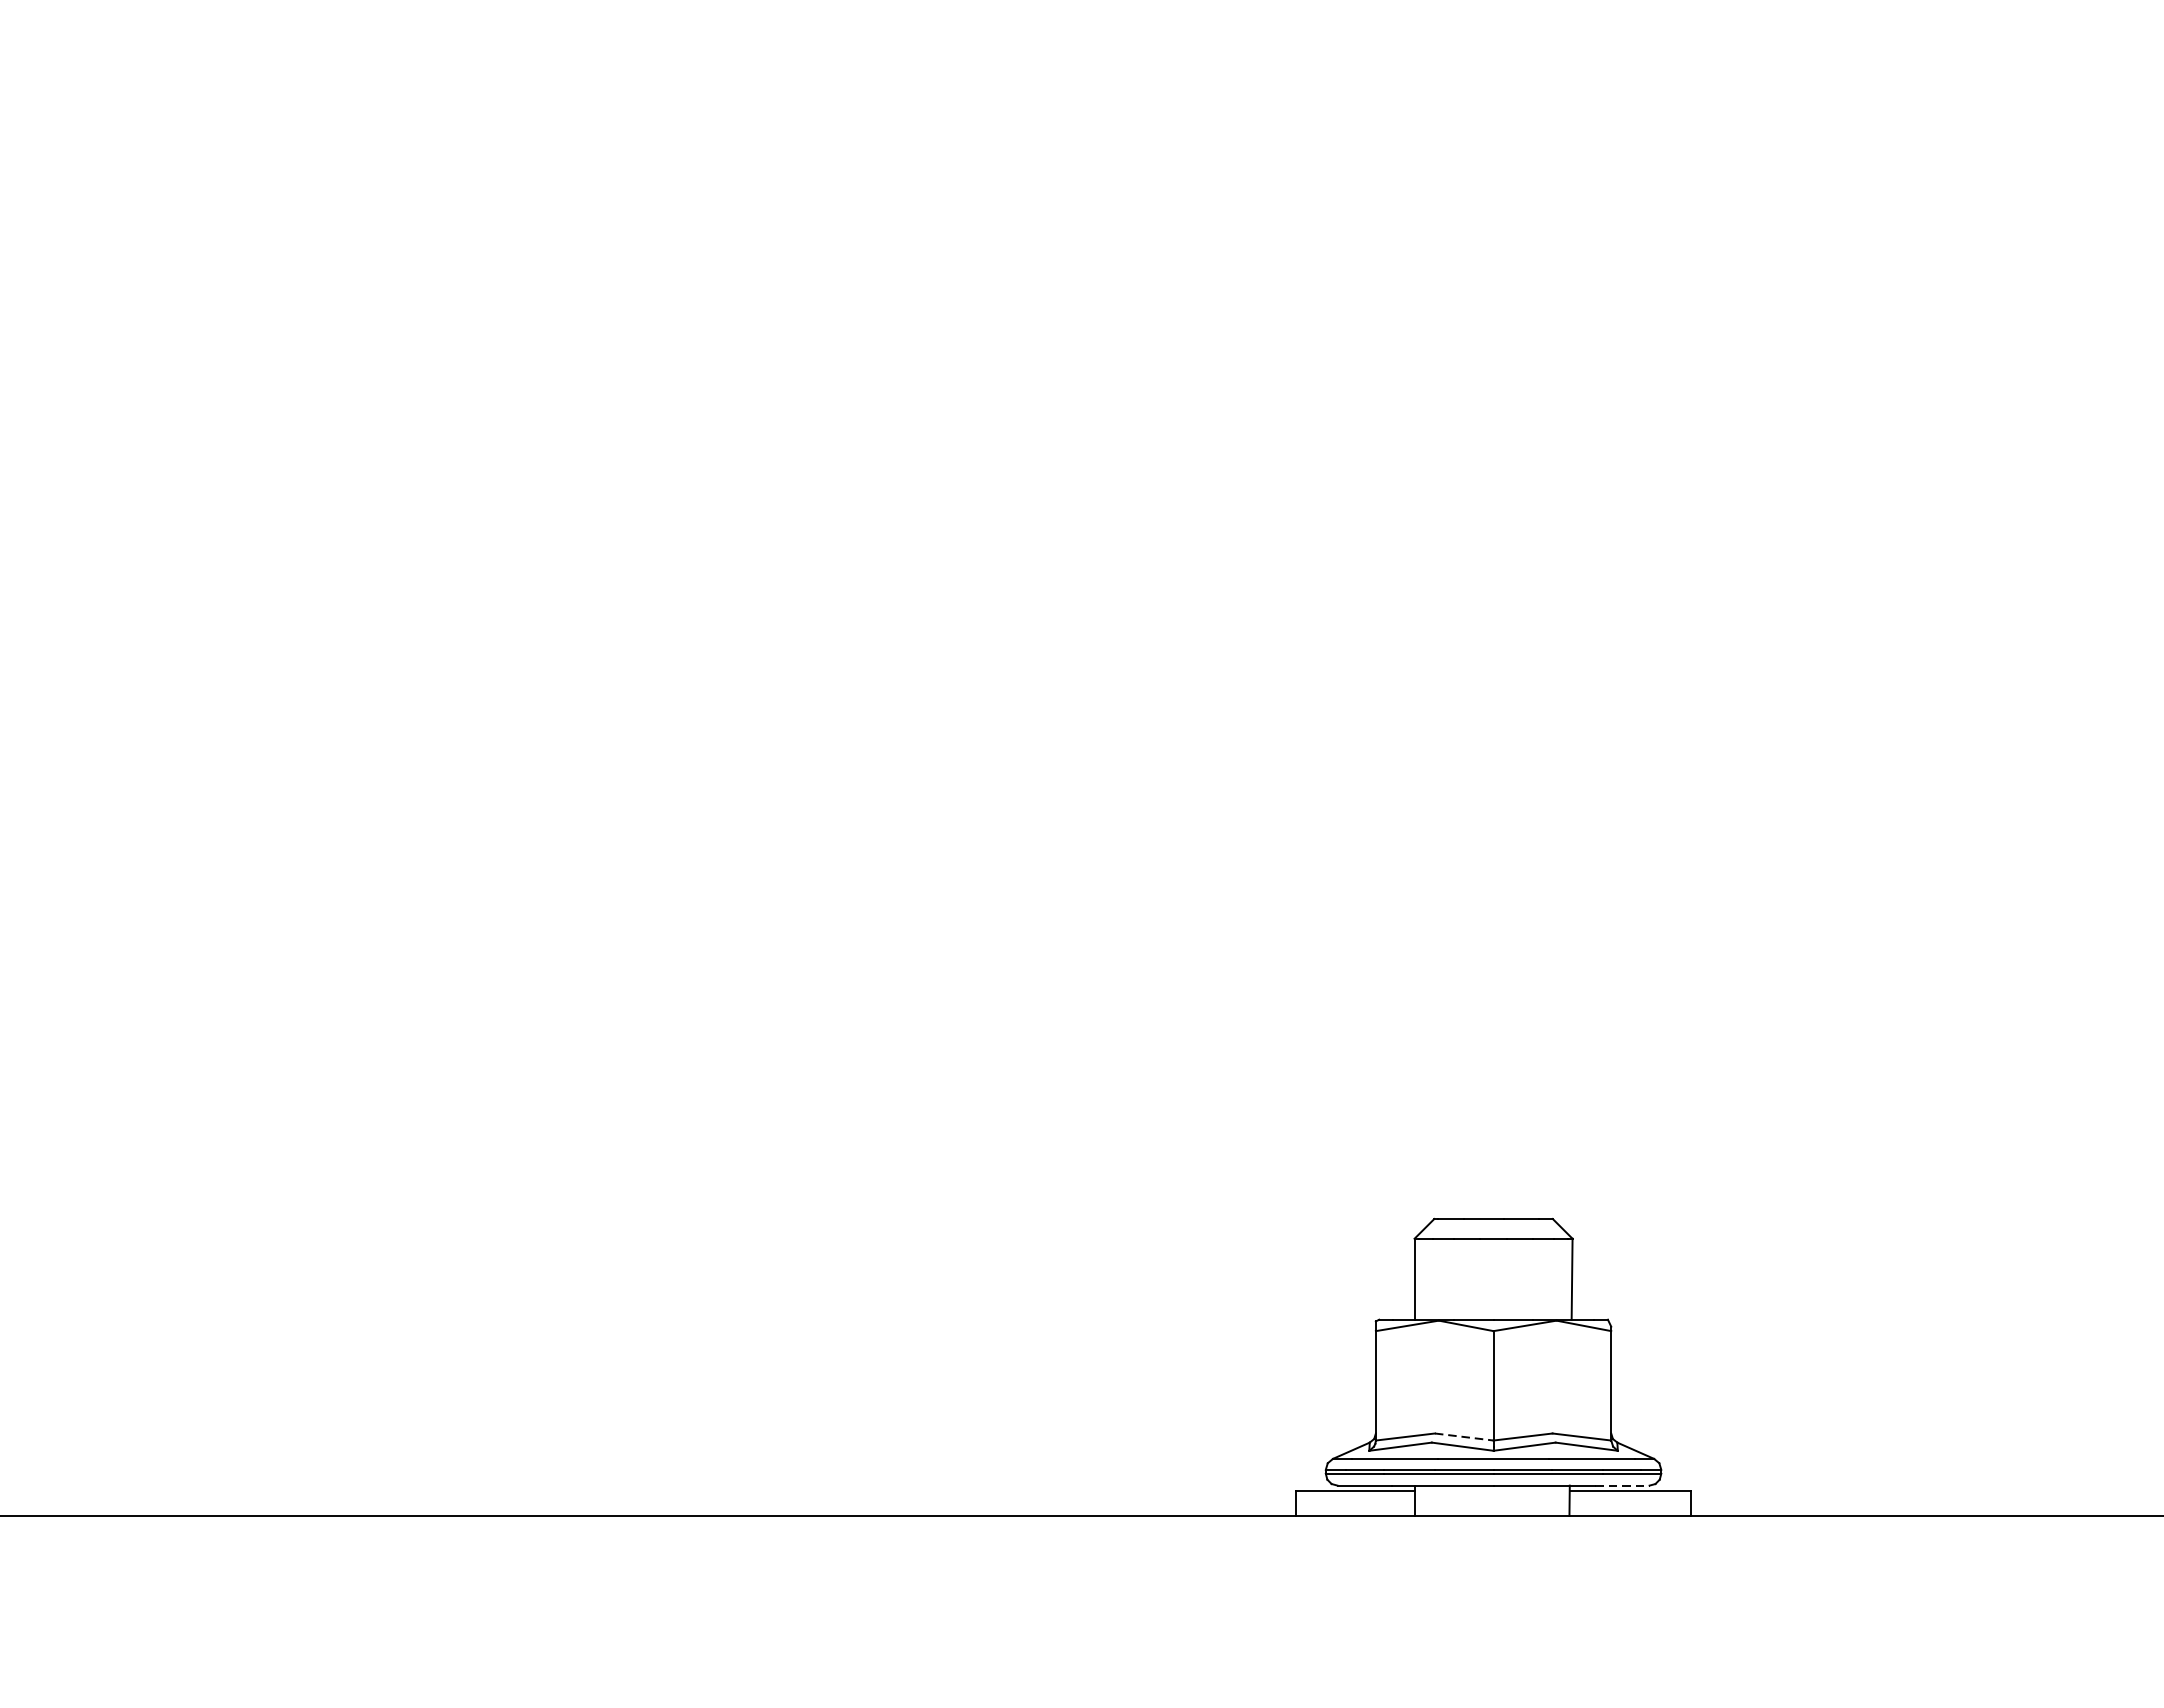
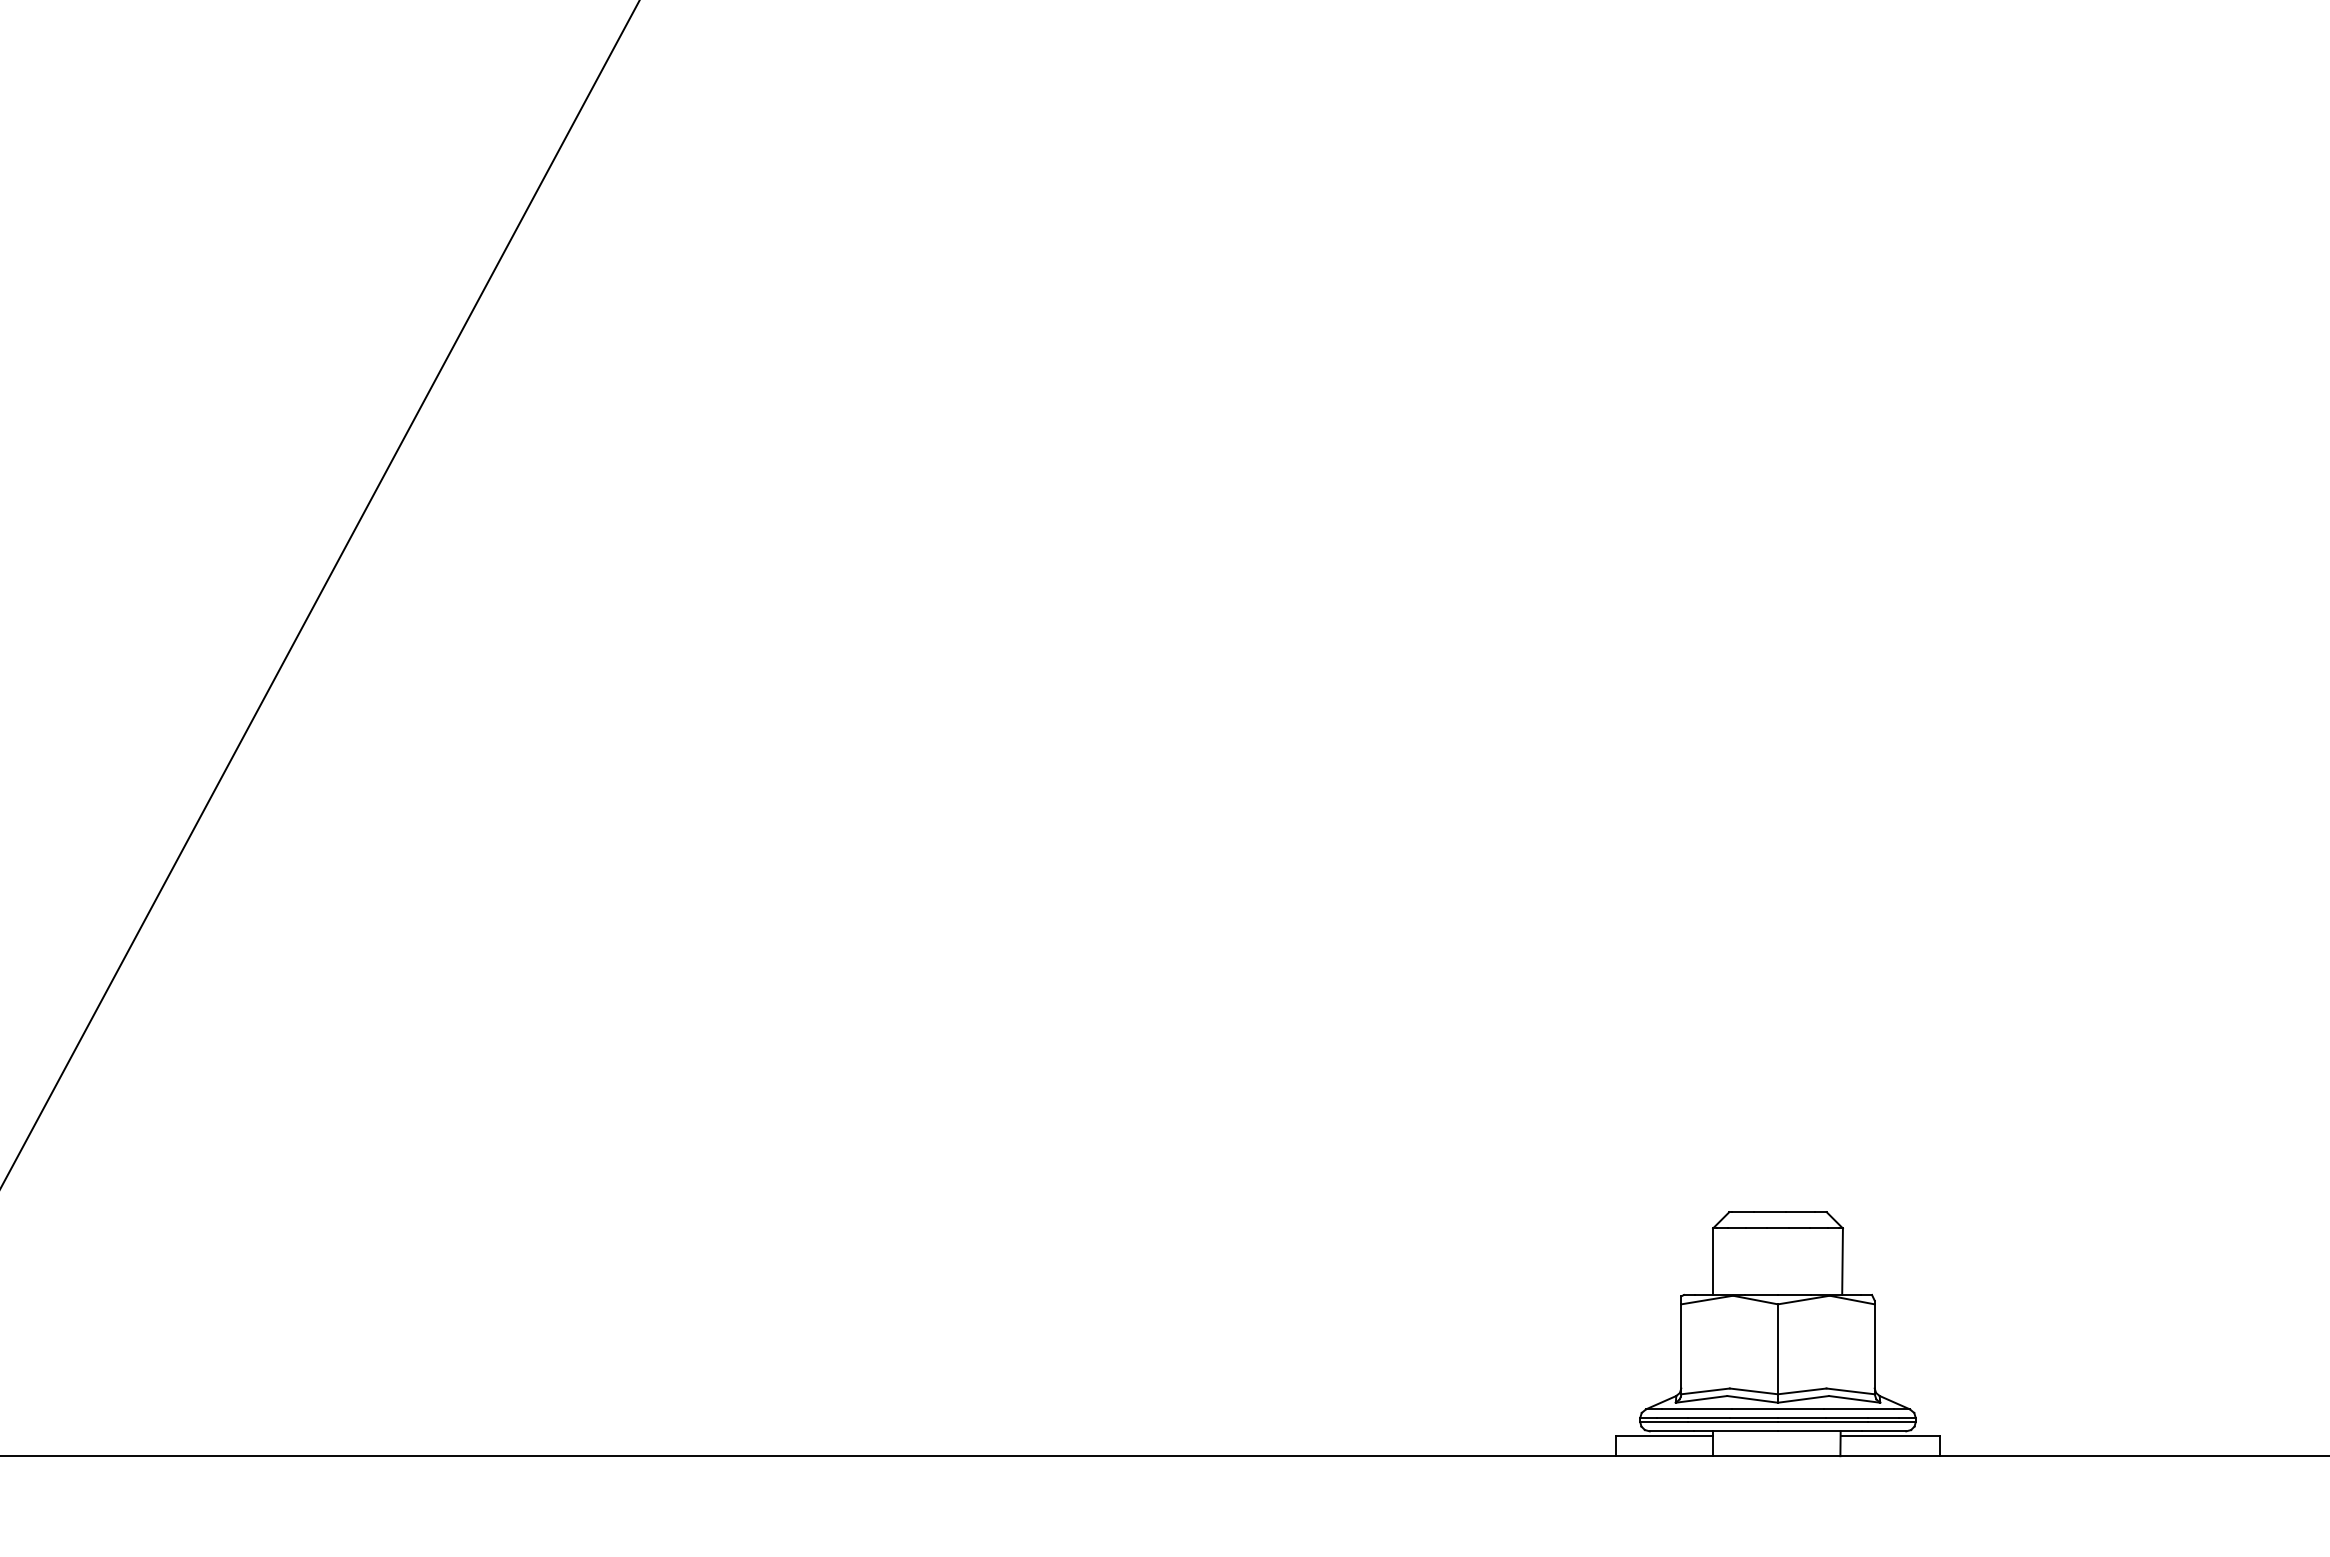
line: (1464, 1437) -> (1754, 1391), dashed -> solid
line: (1623, 1485) -> (1884, 1431), dashed -> solid

